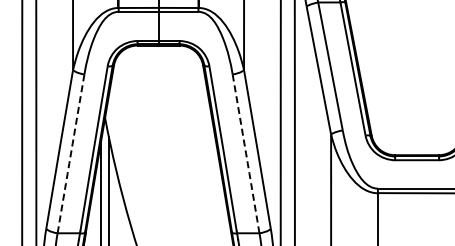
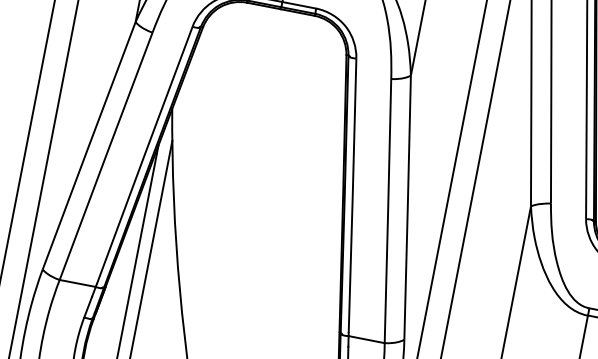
arc: (70, 153) -> (105, 155), dashed -> solid
arc: (246, 153) -> (388, 210), dashed -> solid

